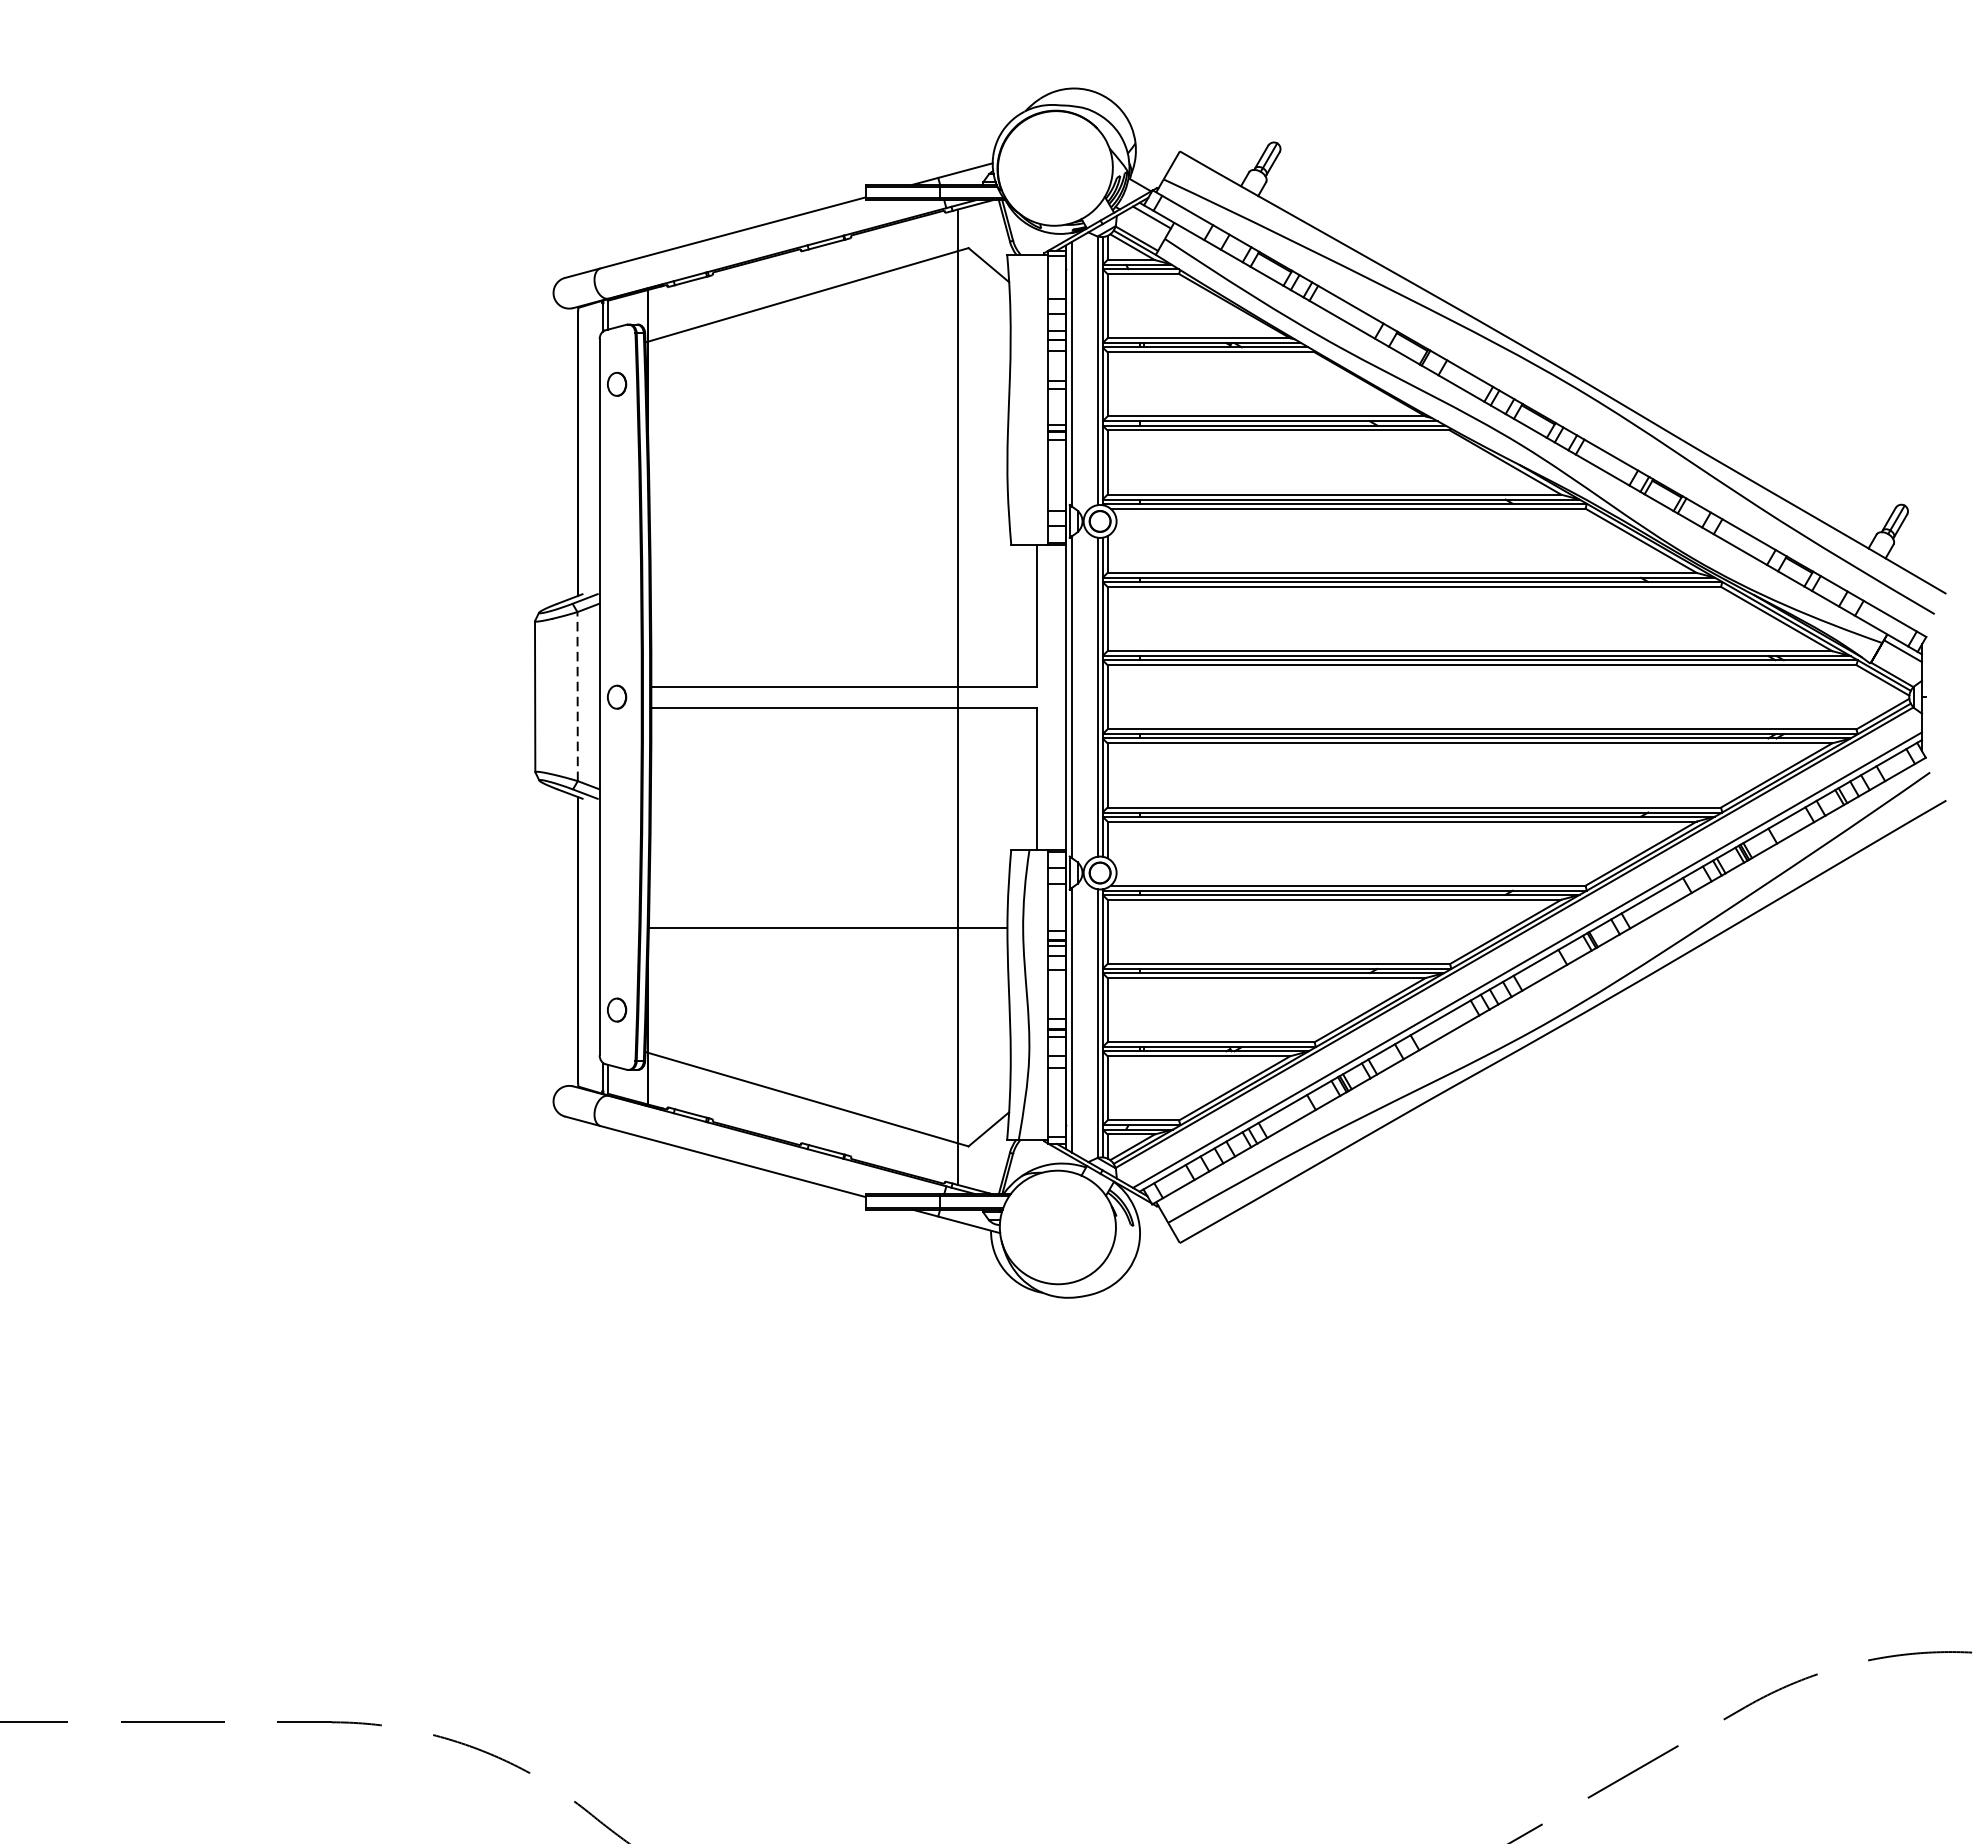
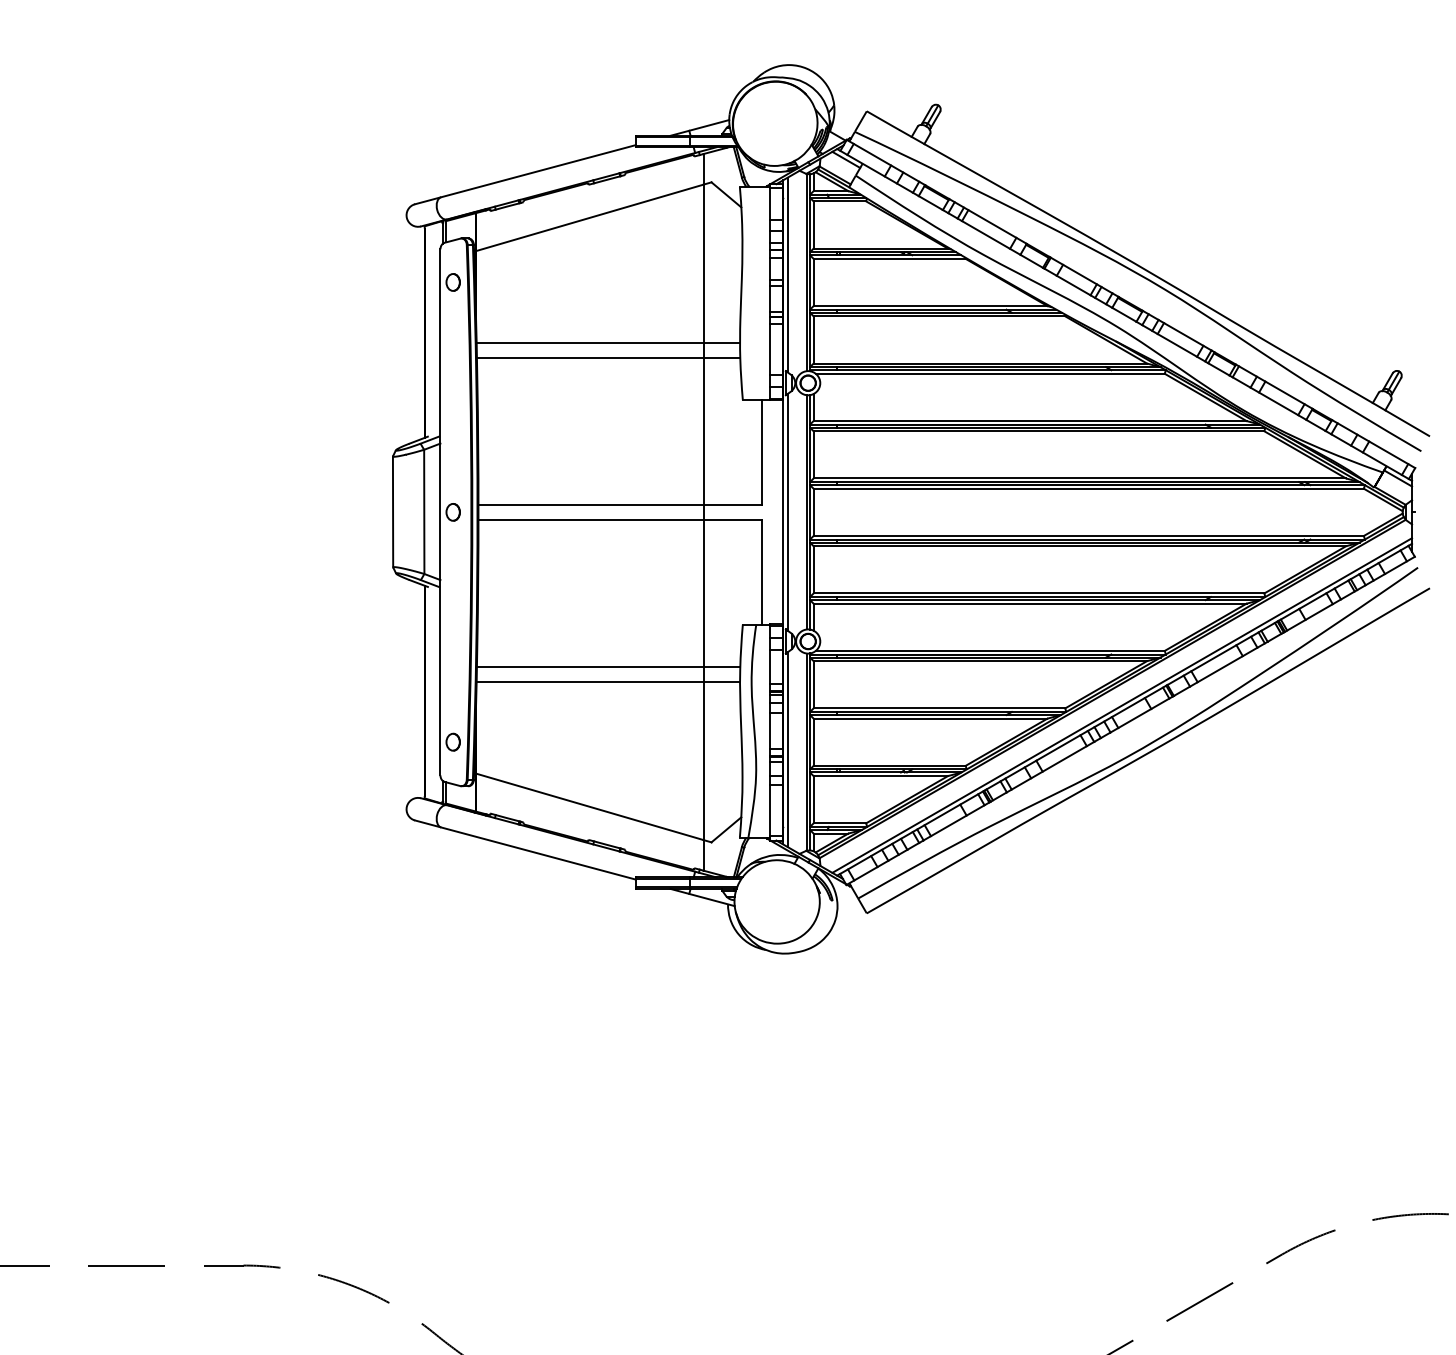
line: (828, 466) -> (608, 342), added
line: (828, 487) -> (608, 358), added
line: (577, 696) -> (424, 511), dashed -> solid
line: (828, 907) -> (608, 666), added

